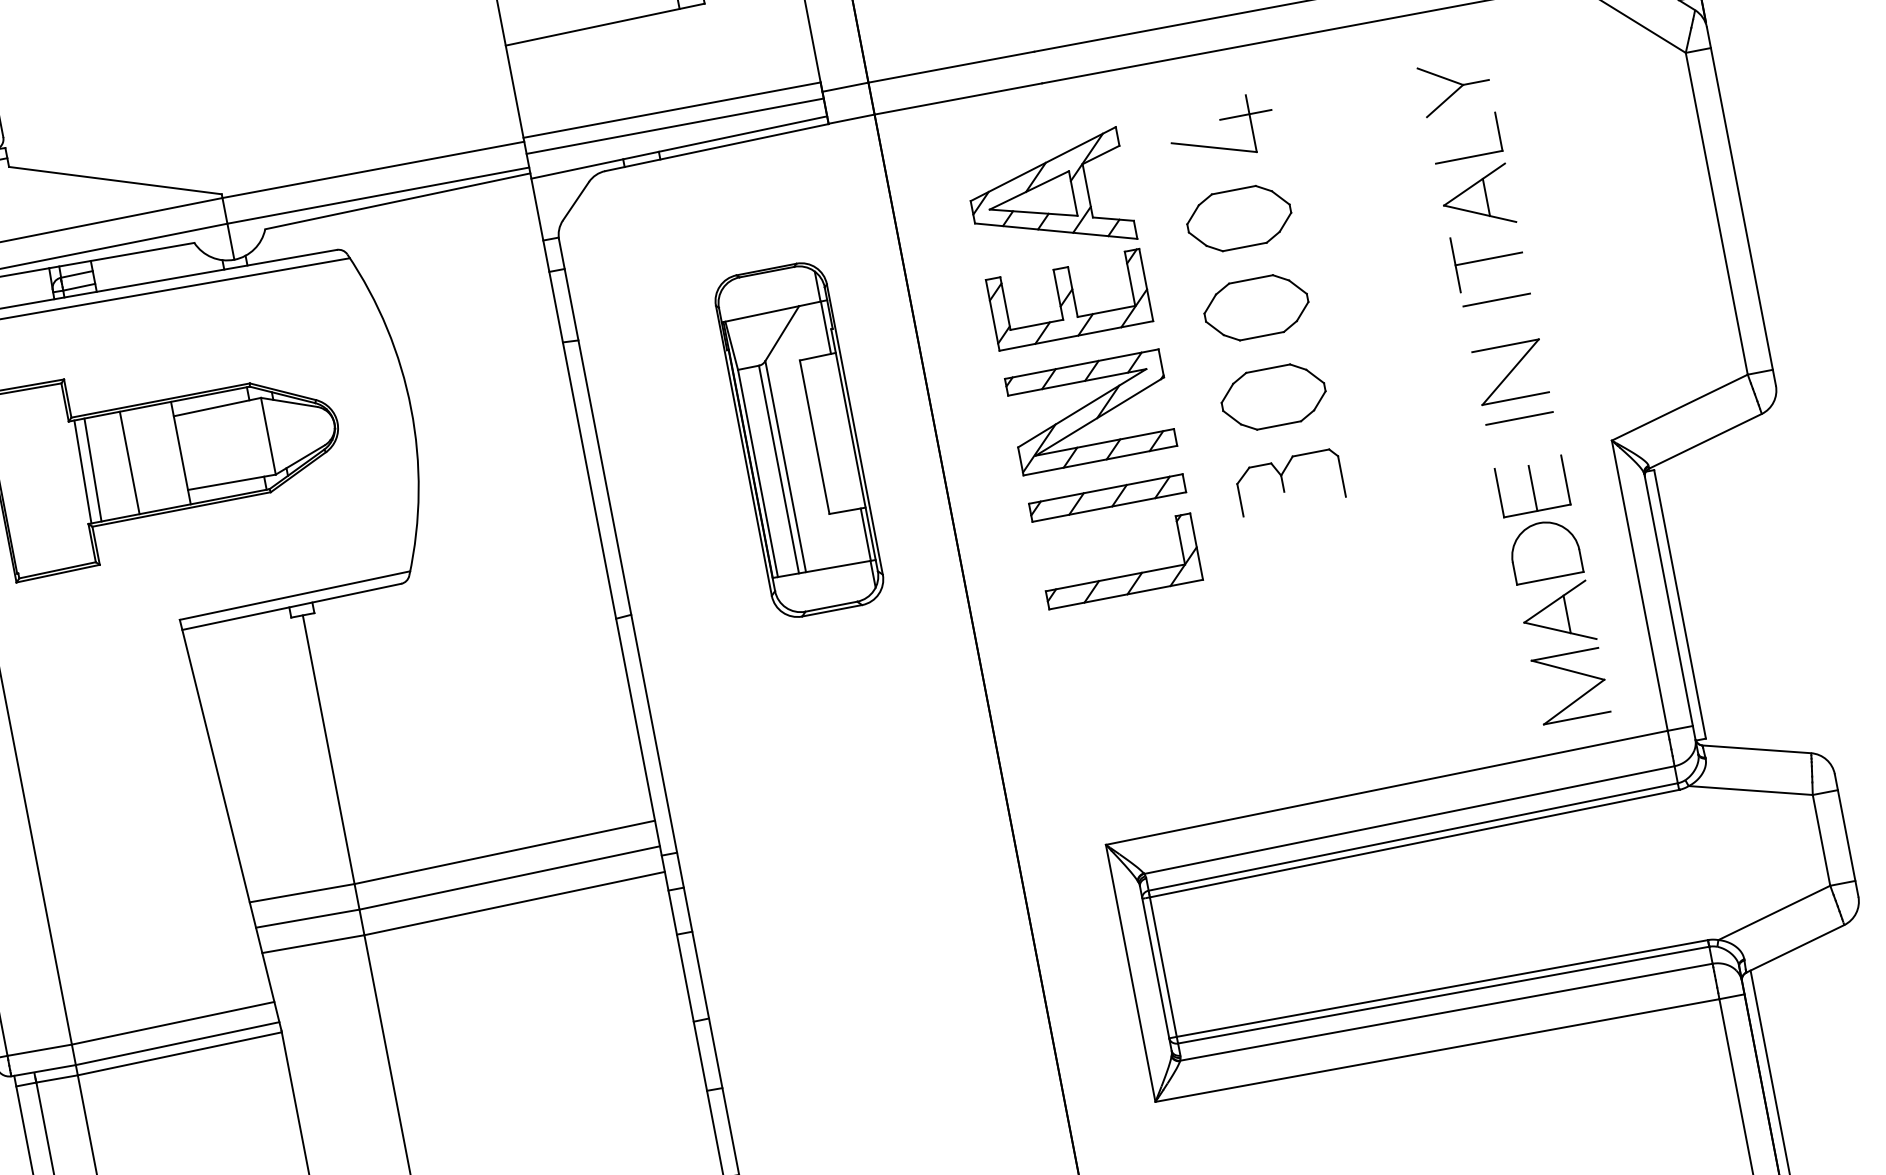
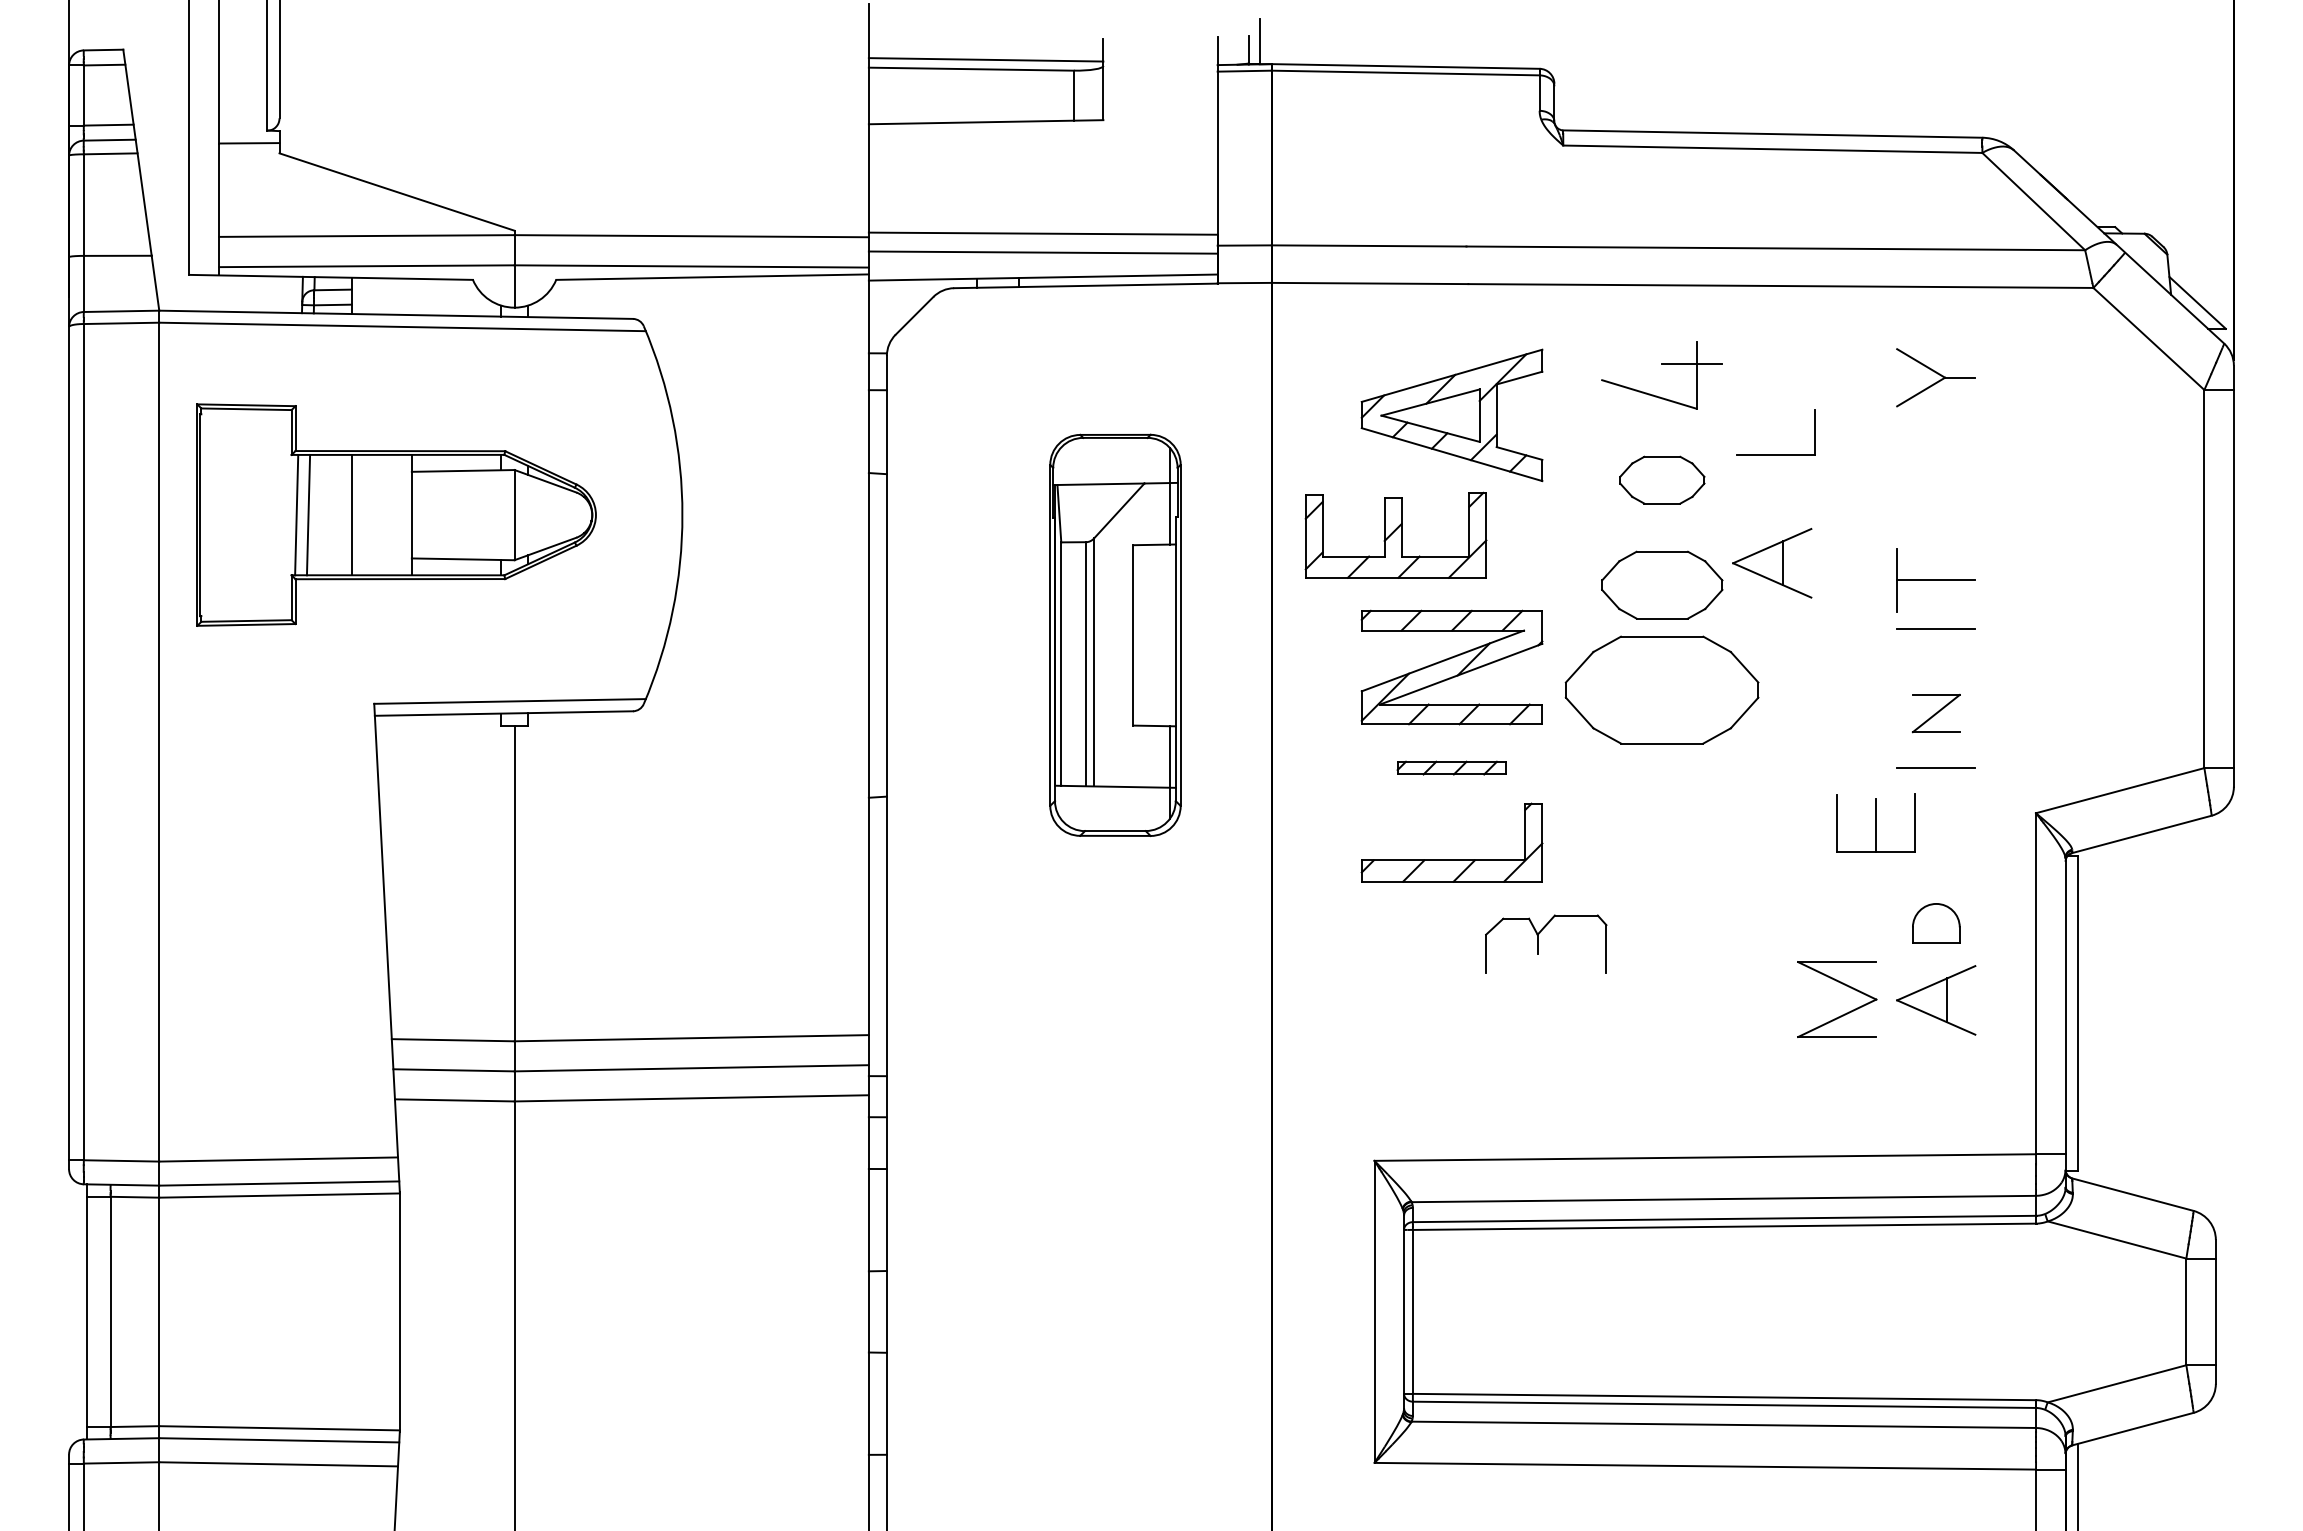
part: (1468, 156) -> (1775, 454), moved
part: (1477, 199) -> (1772, 563), moved
part: (1239, 217) -> (1662, 479), size x0.7
part: (1068, 299) -> (1395, 534), moved
part: (1510, 372) -> (1936, 713), size x0.6
part: (1273, 396) -> (1662, 689), size x1.6
part: (1283, 482) -> (1538, 943), moved
part: (1531, 486) -> (1875, 822), moved
part: (1106, 497) -> (1451, 767), size x0.6
part: (1545, 550) -> (1936, 923), size x0.6
part: (1574, 673) -> (1844, 985), moved

